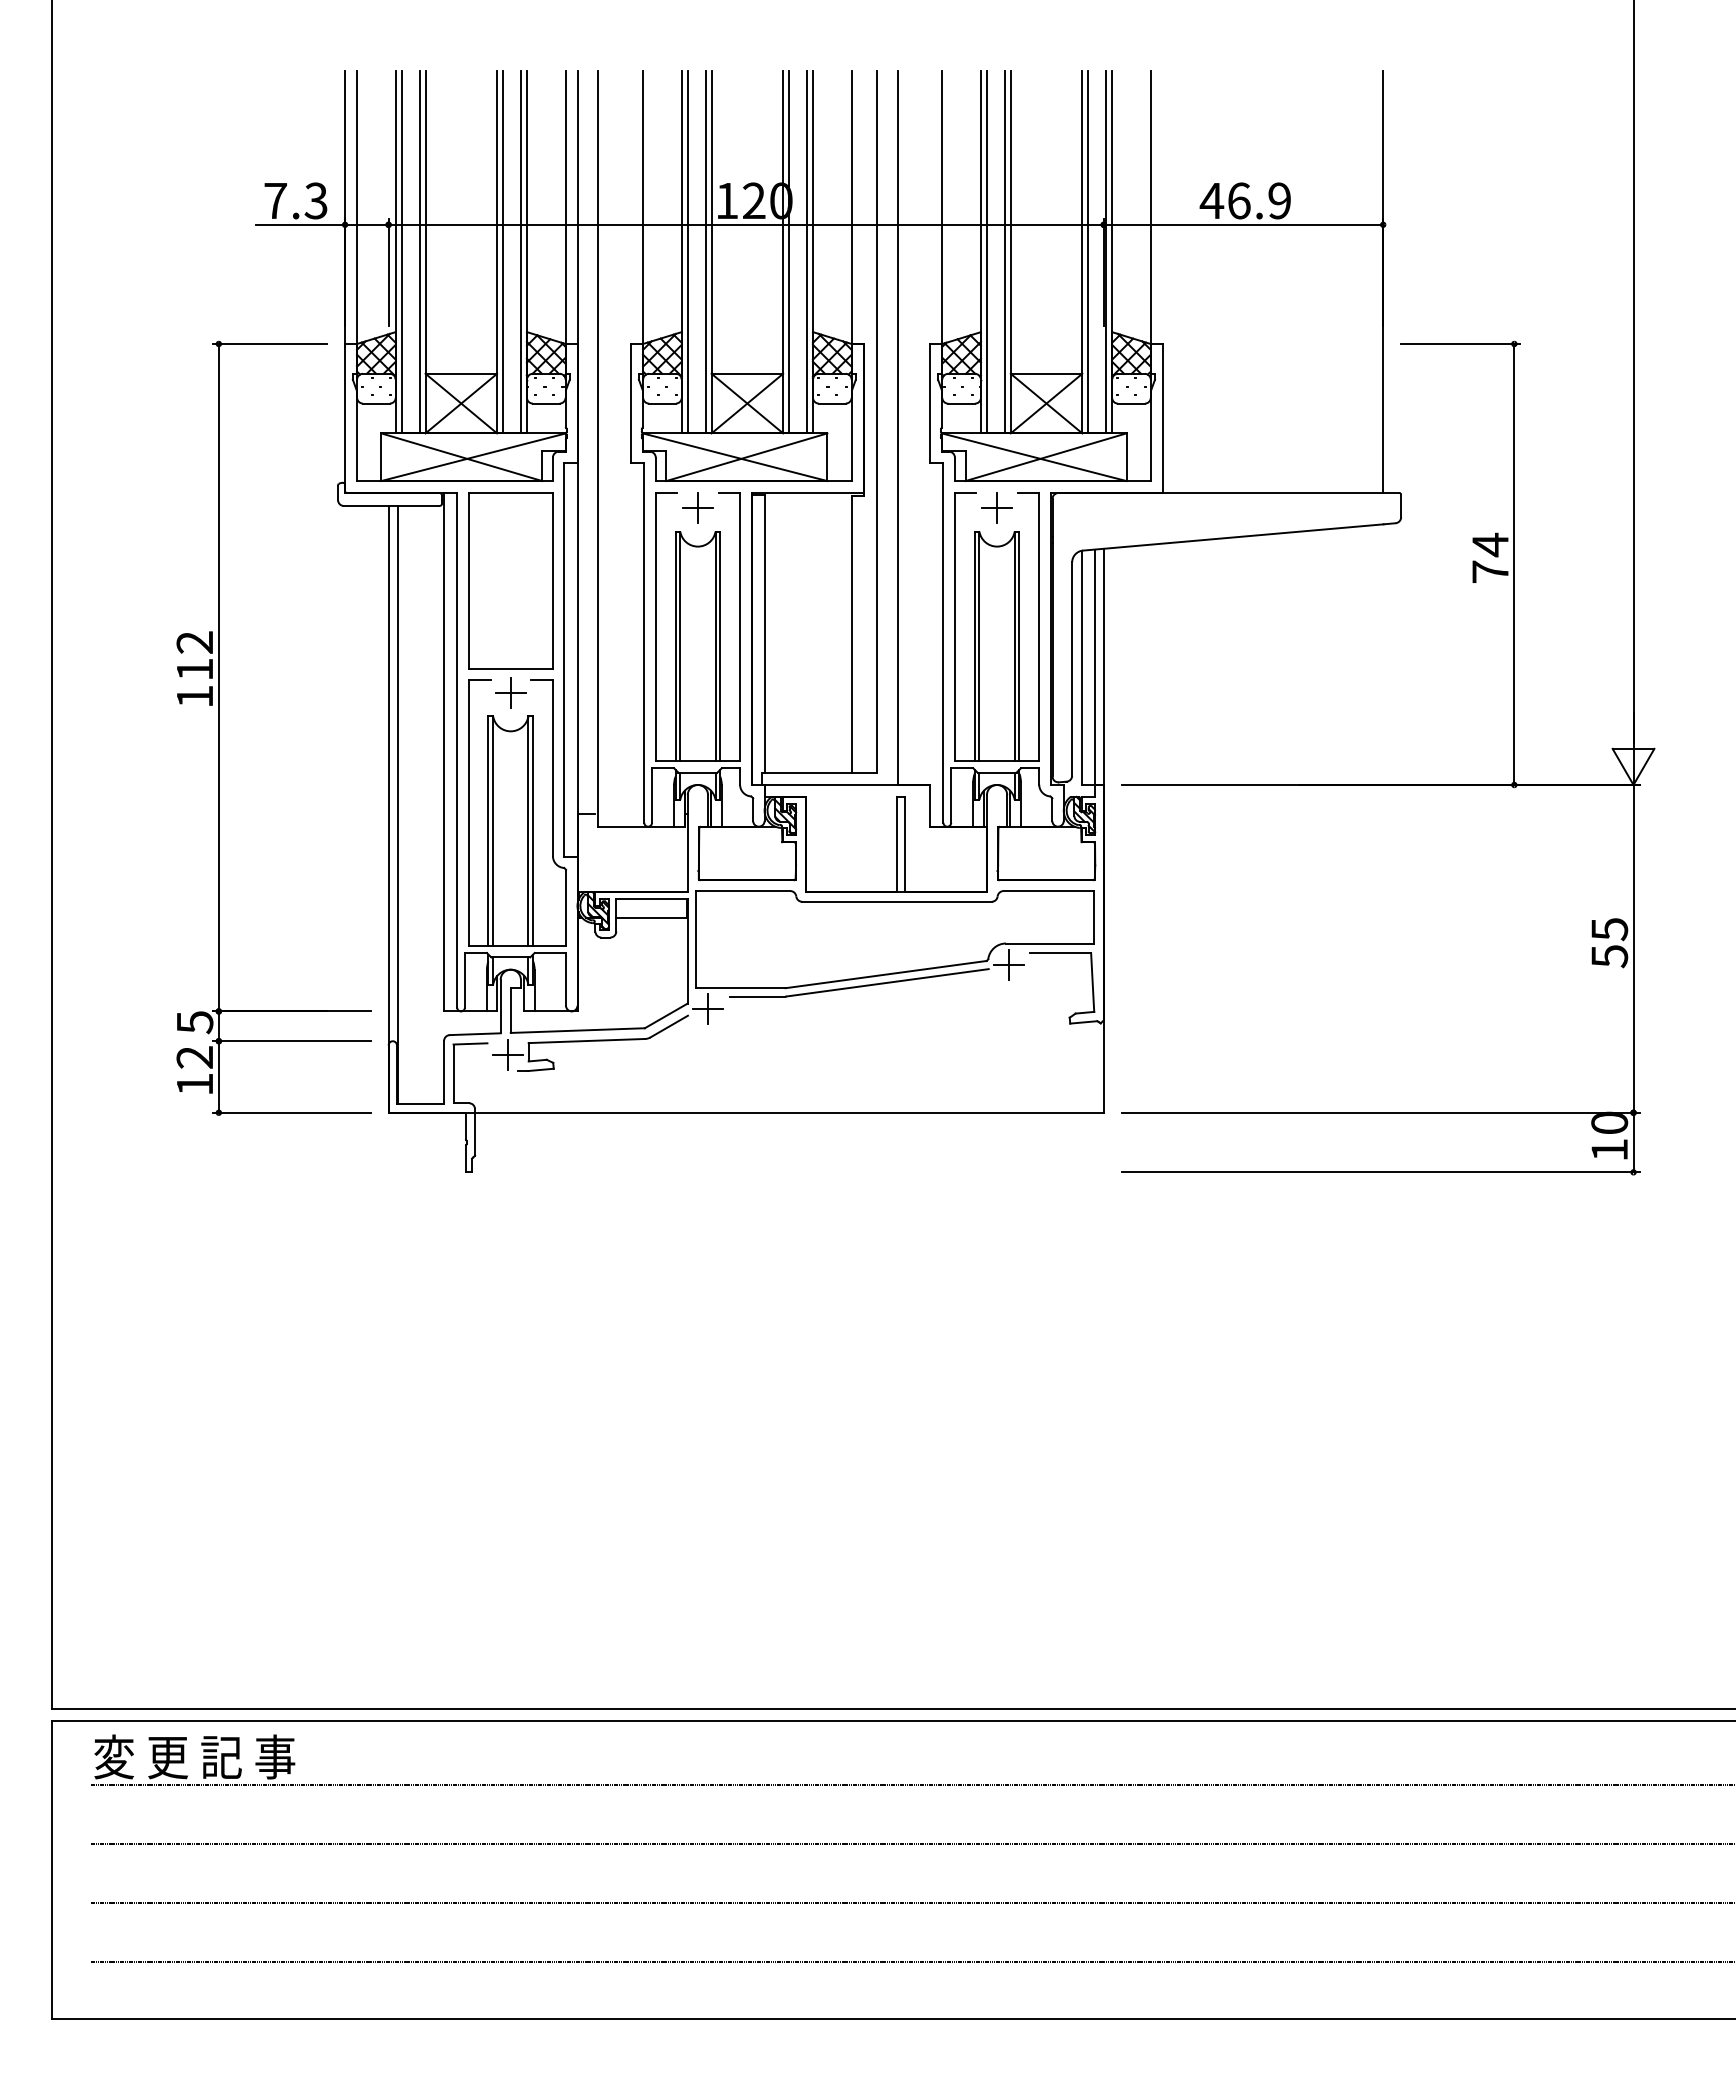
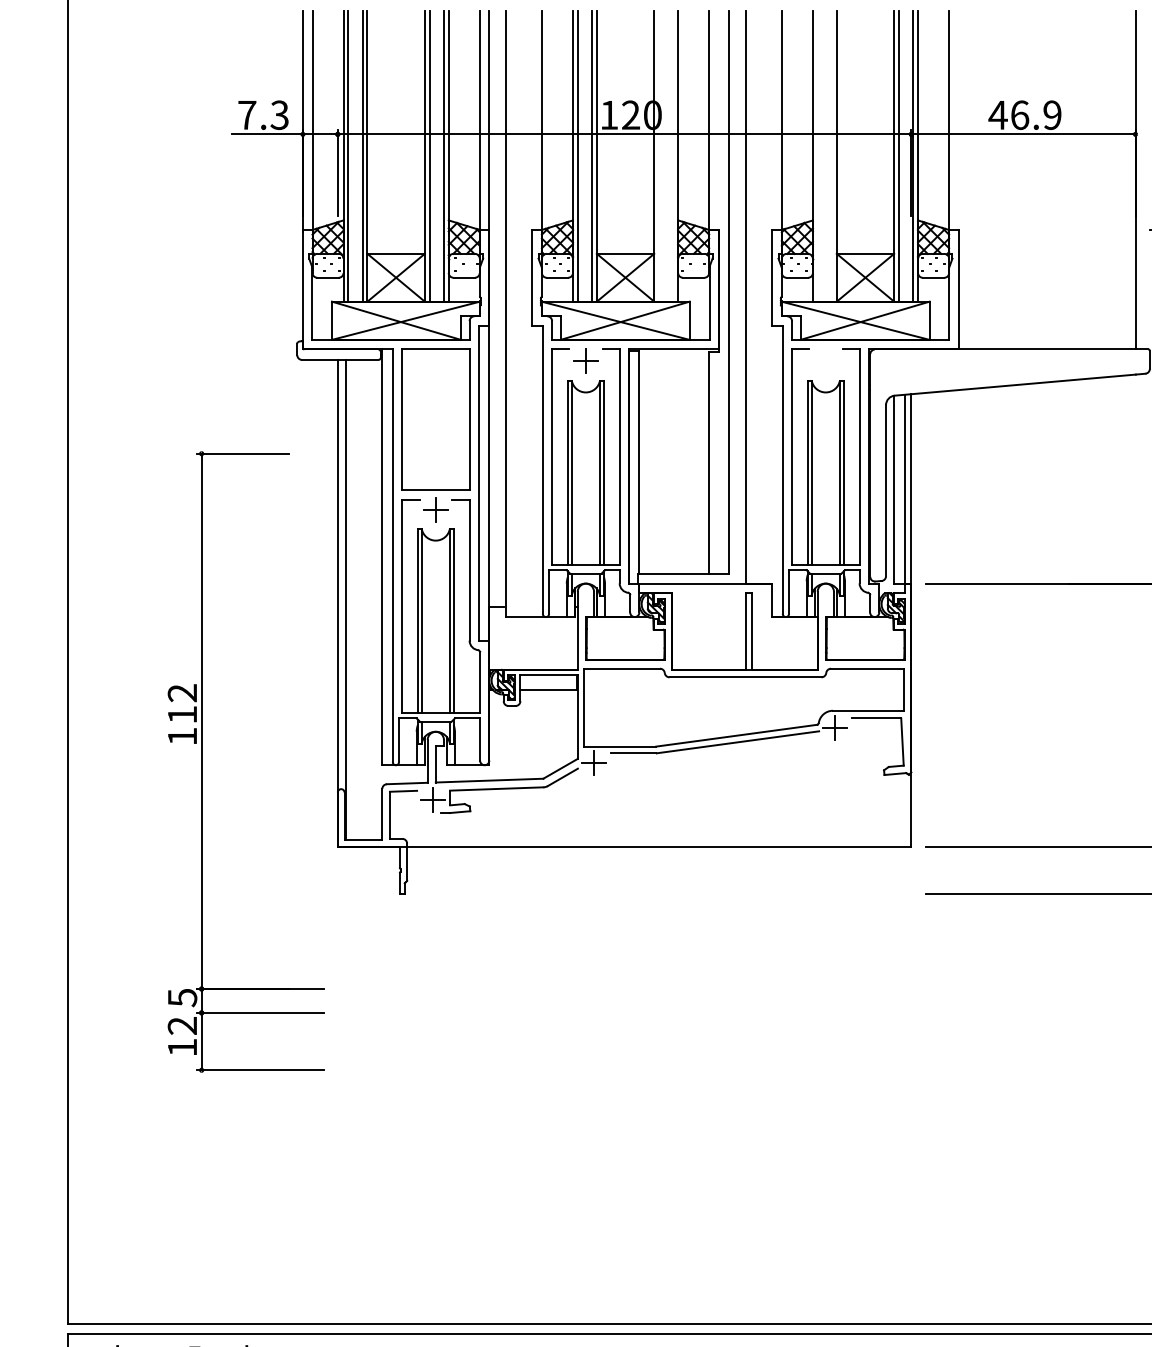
line: (789, 252) -> (659, 156), removed
line: (806, 252) -> (672, 156), removed
line: (986, 252) -> (817, 156), removed
line: (1004, 252) -> (831, 156), removed
part: (996, 507) -> (825, 361), removed
part: (219, 727) -> (202, 761), moved

